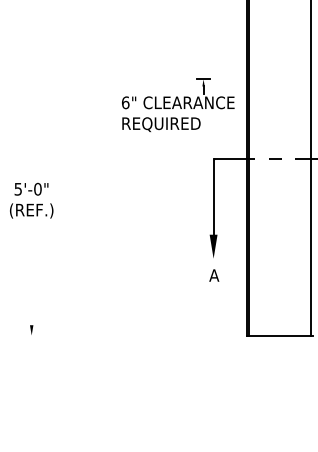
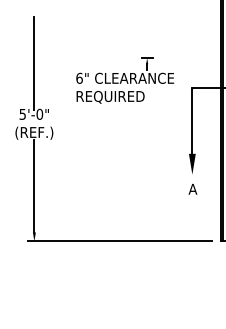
part: (178, 105) -> (125, 80), moved
line: (31, 130) -> (34, 63), added
line: (31, 271) -> (34, 185), added
line: (129, 335) -> (119, 241), added

